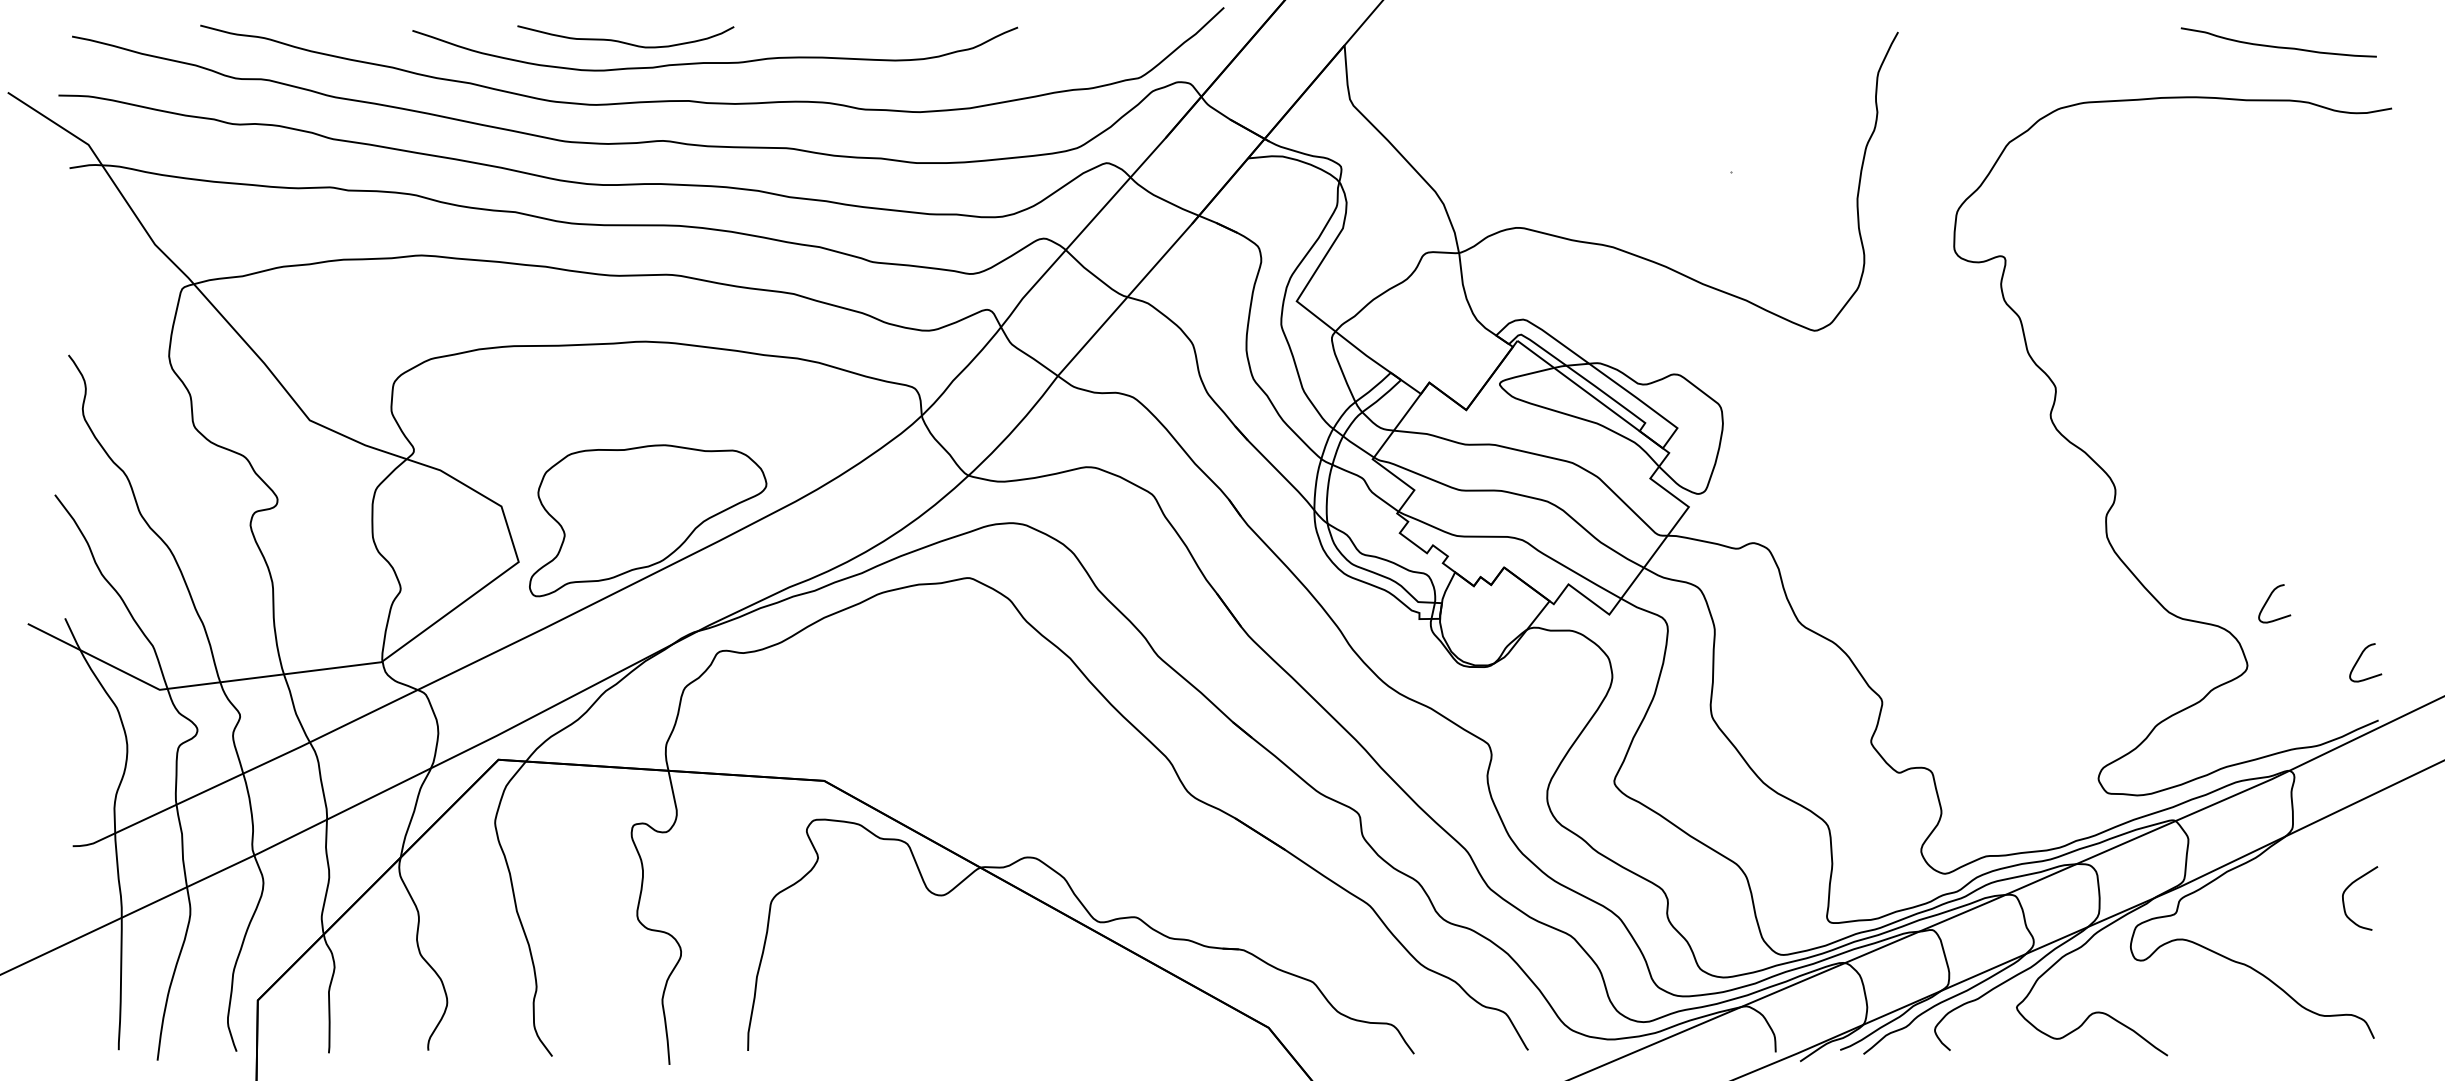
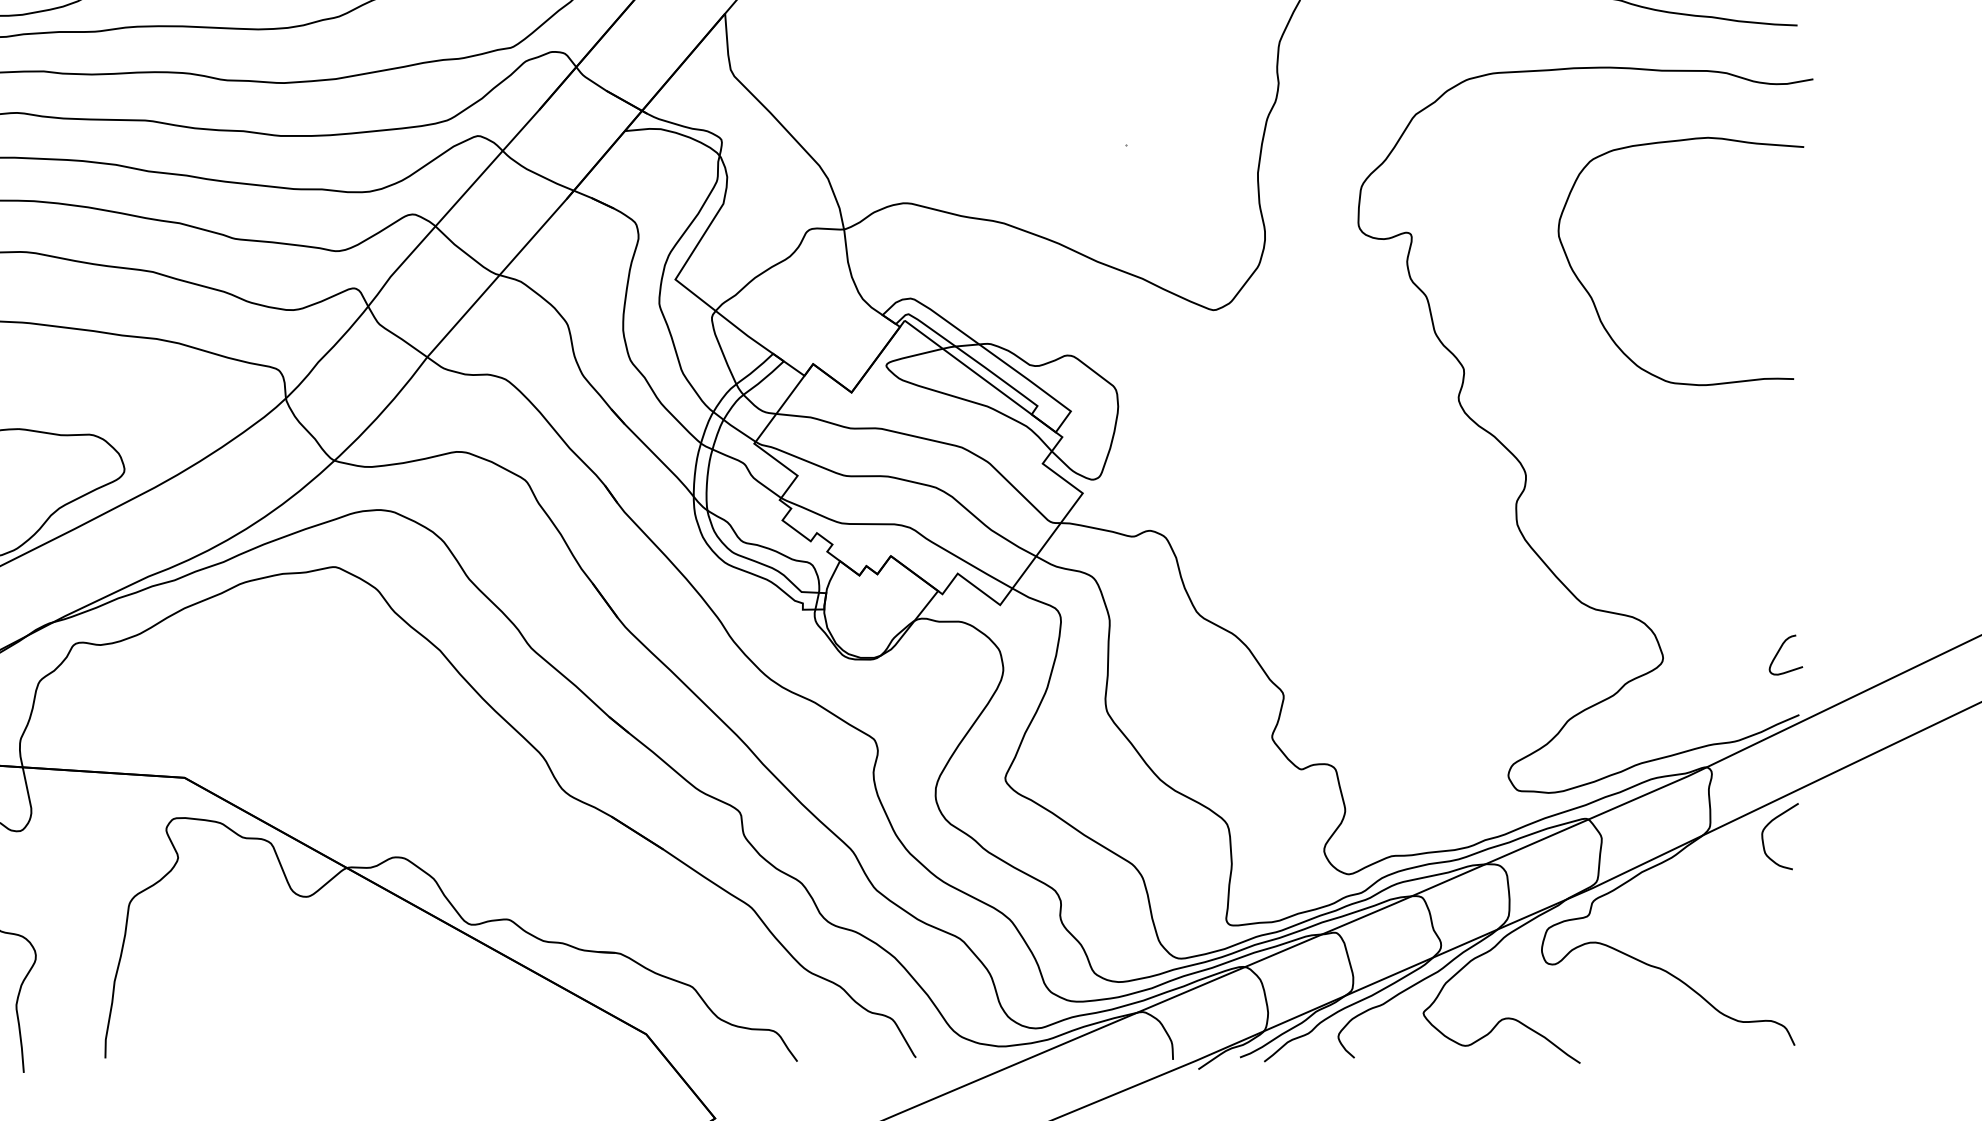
curve: (2181, 322) -> (1594, 301), added
curve: (2269, 599) -> (1686, 589), removed
curve: (2349, 887) -> (1769, 825), moved

